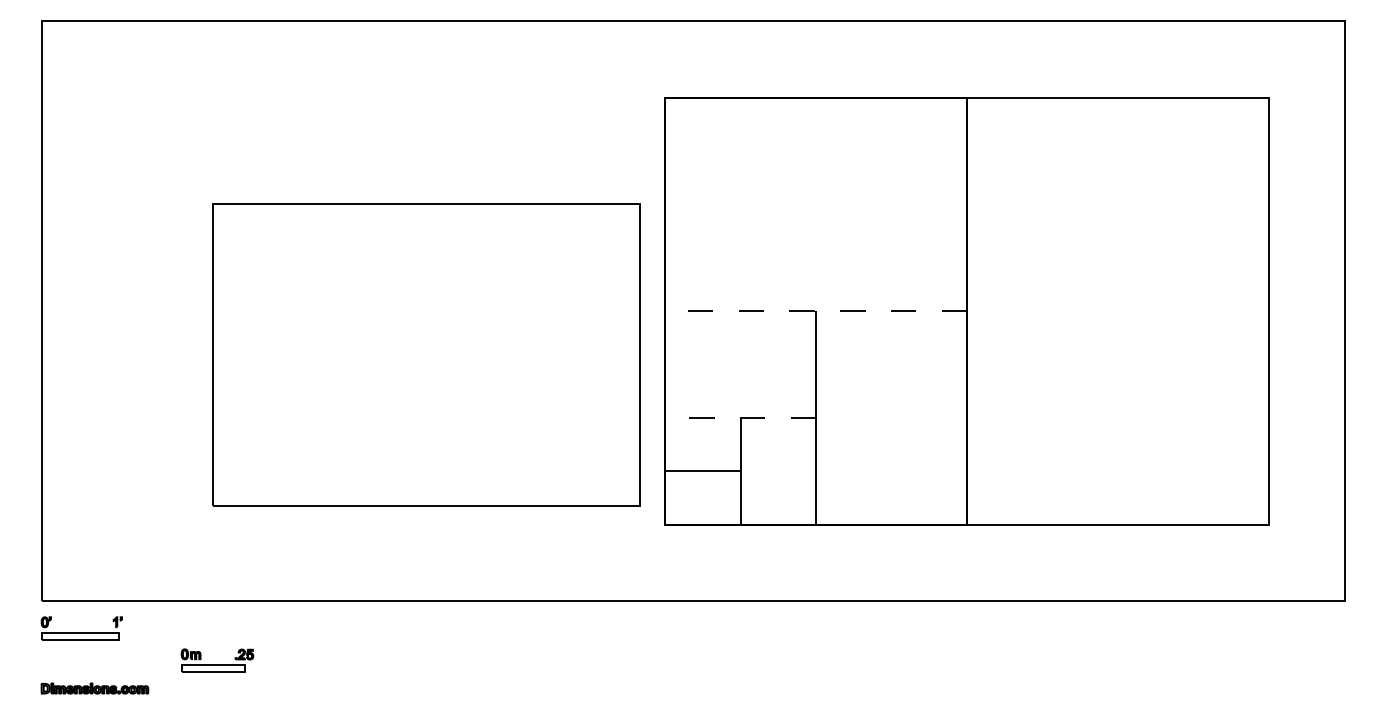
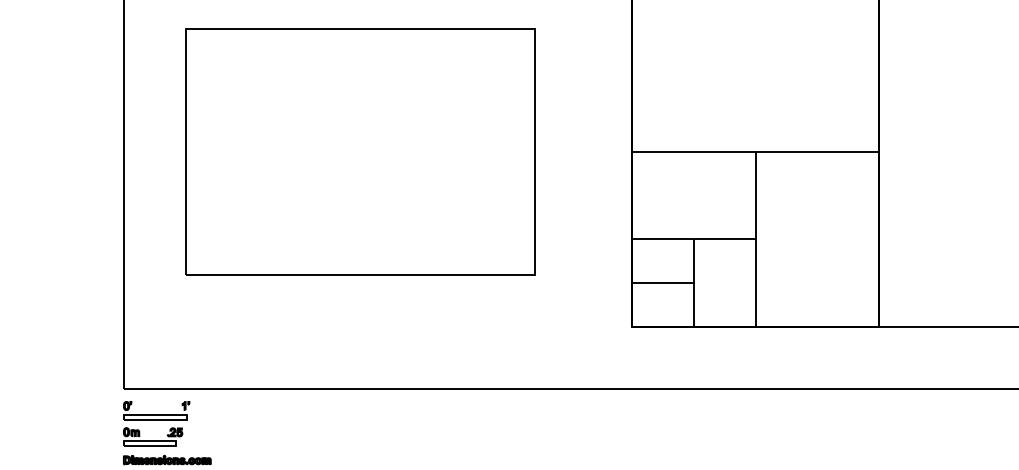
line: (815, 311) -> (755, 152), dashed -> solid
part: (426, 354) -> (360, 151), moved
line: (740, 417) -> (693, 238), dashed -> solid
part: (217, 660) -> (153, 437), moved

